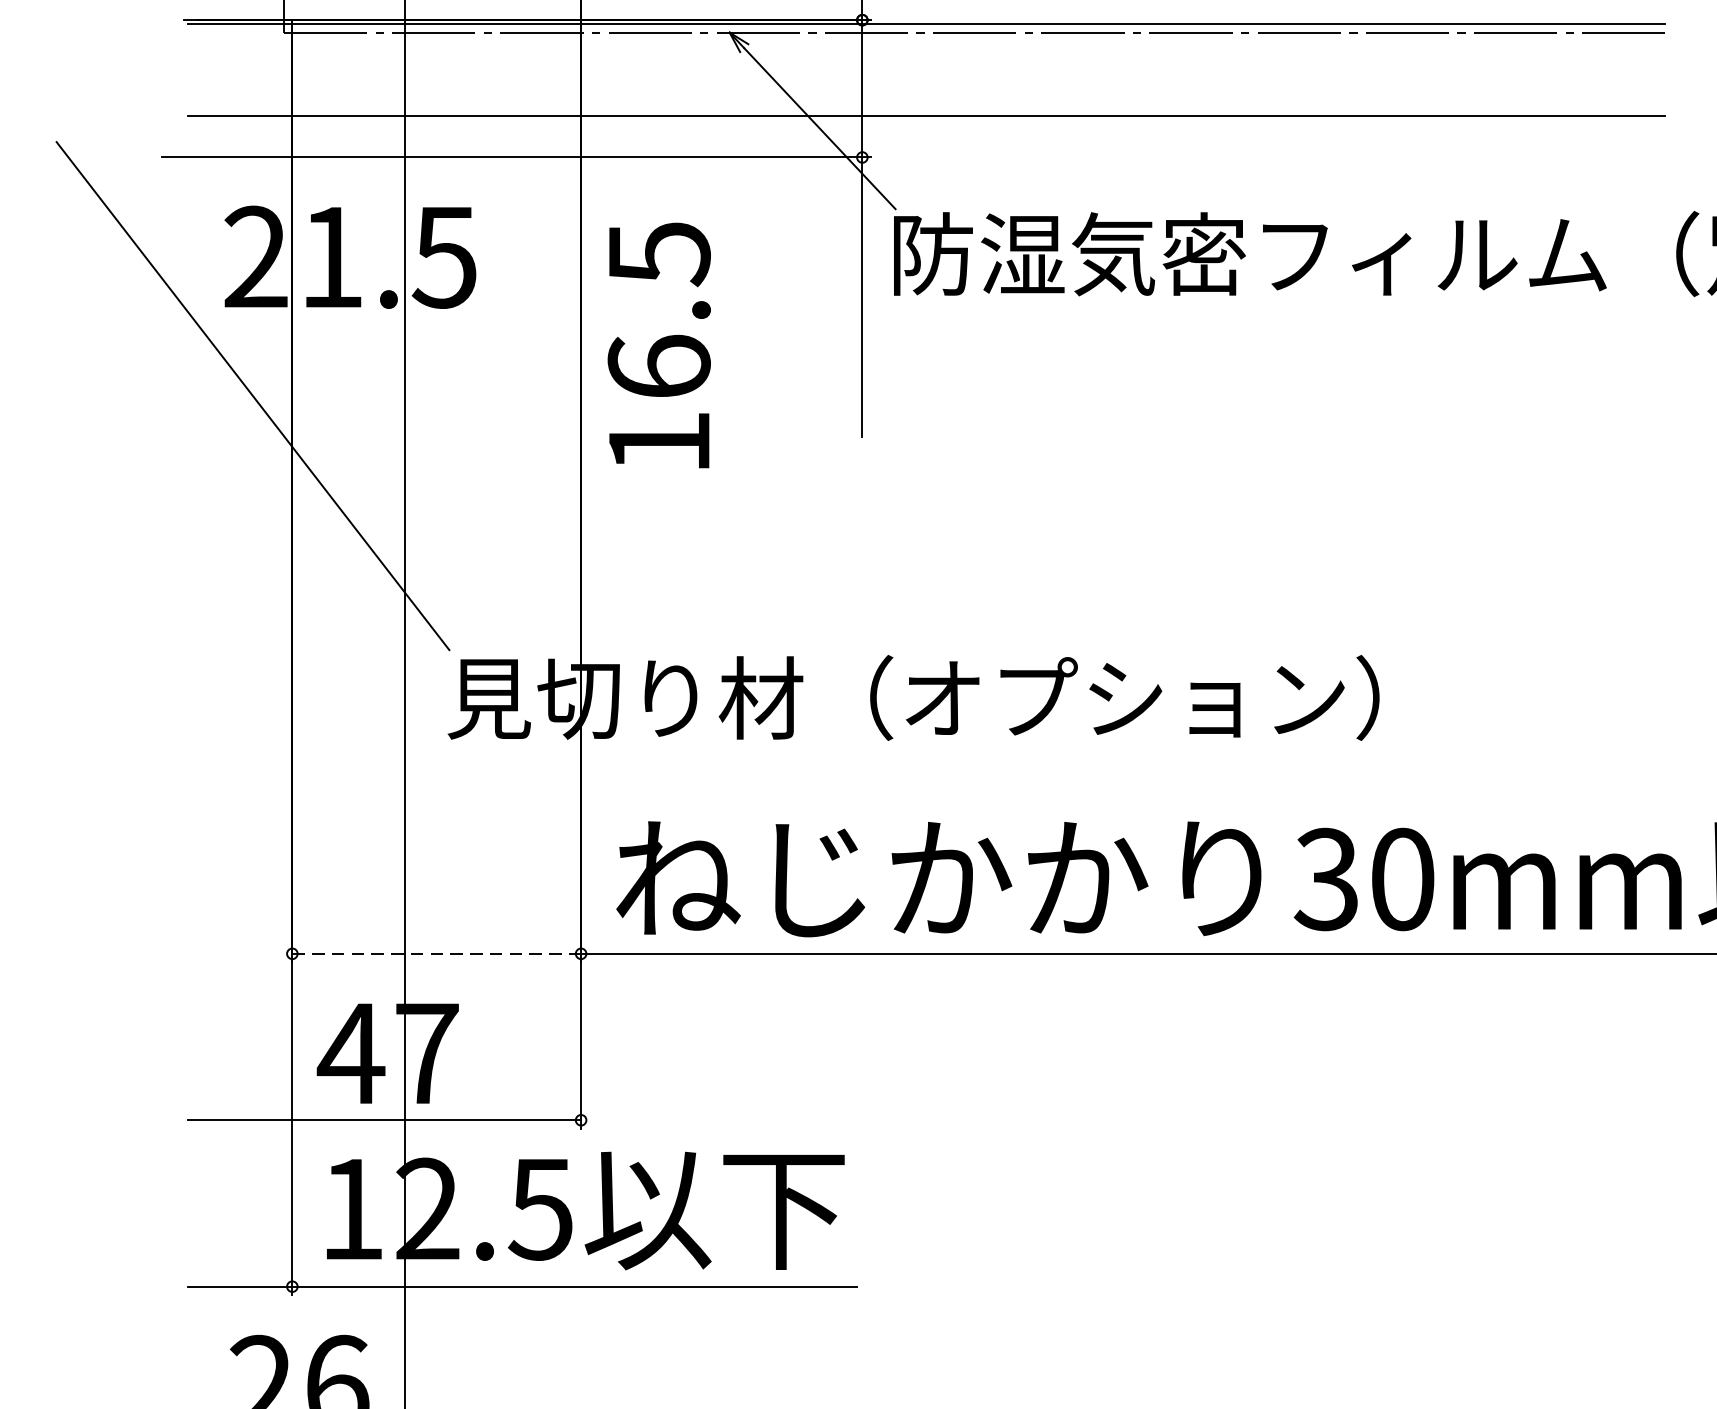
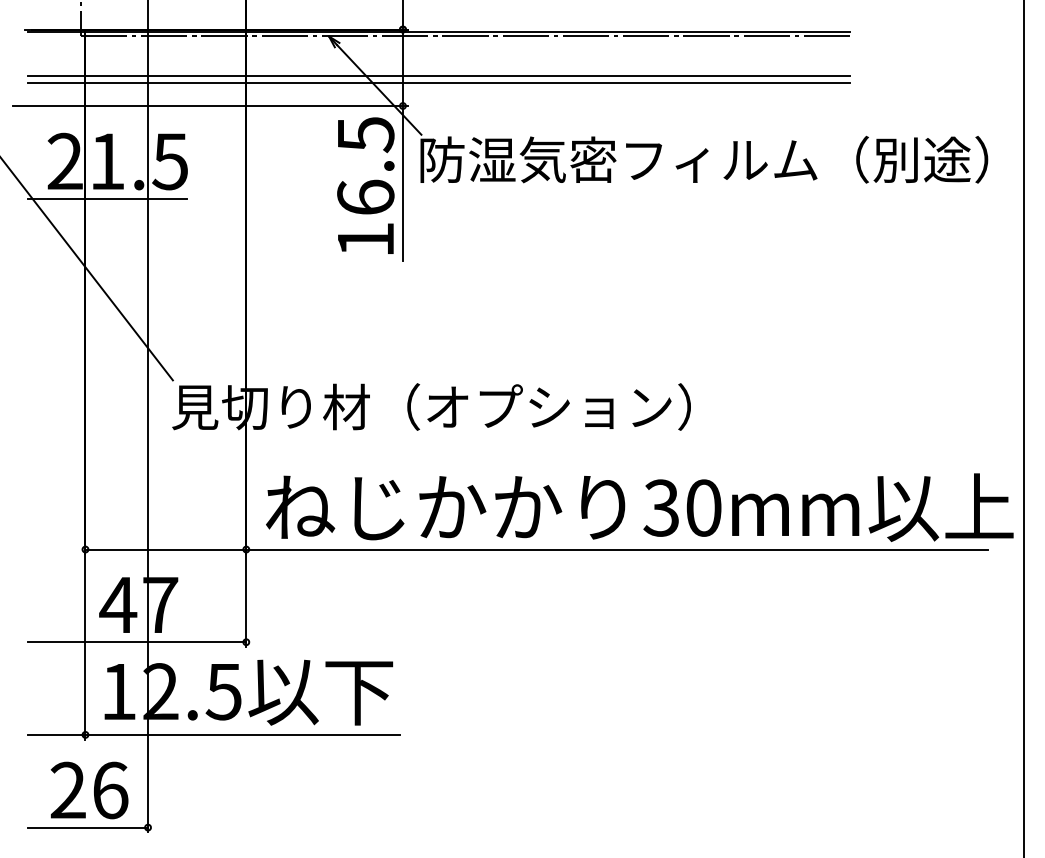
line: (926, 102) -> (438, 75), added
line: (331, 323) -> (107, 198), added
text: (658, 345) -> (365, 185), moved
line: (437, 953) -> (166, 549), dashed -> solid

